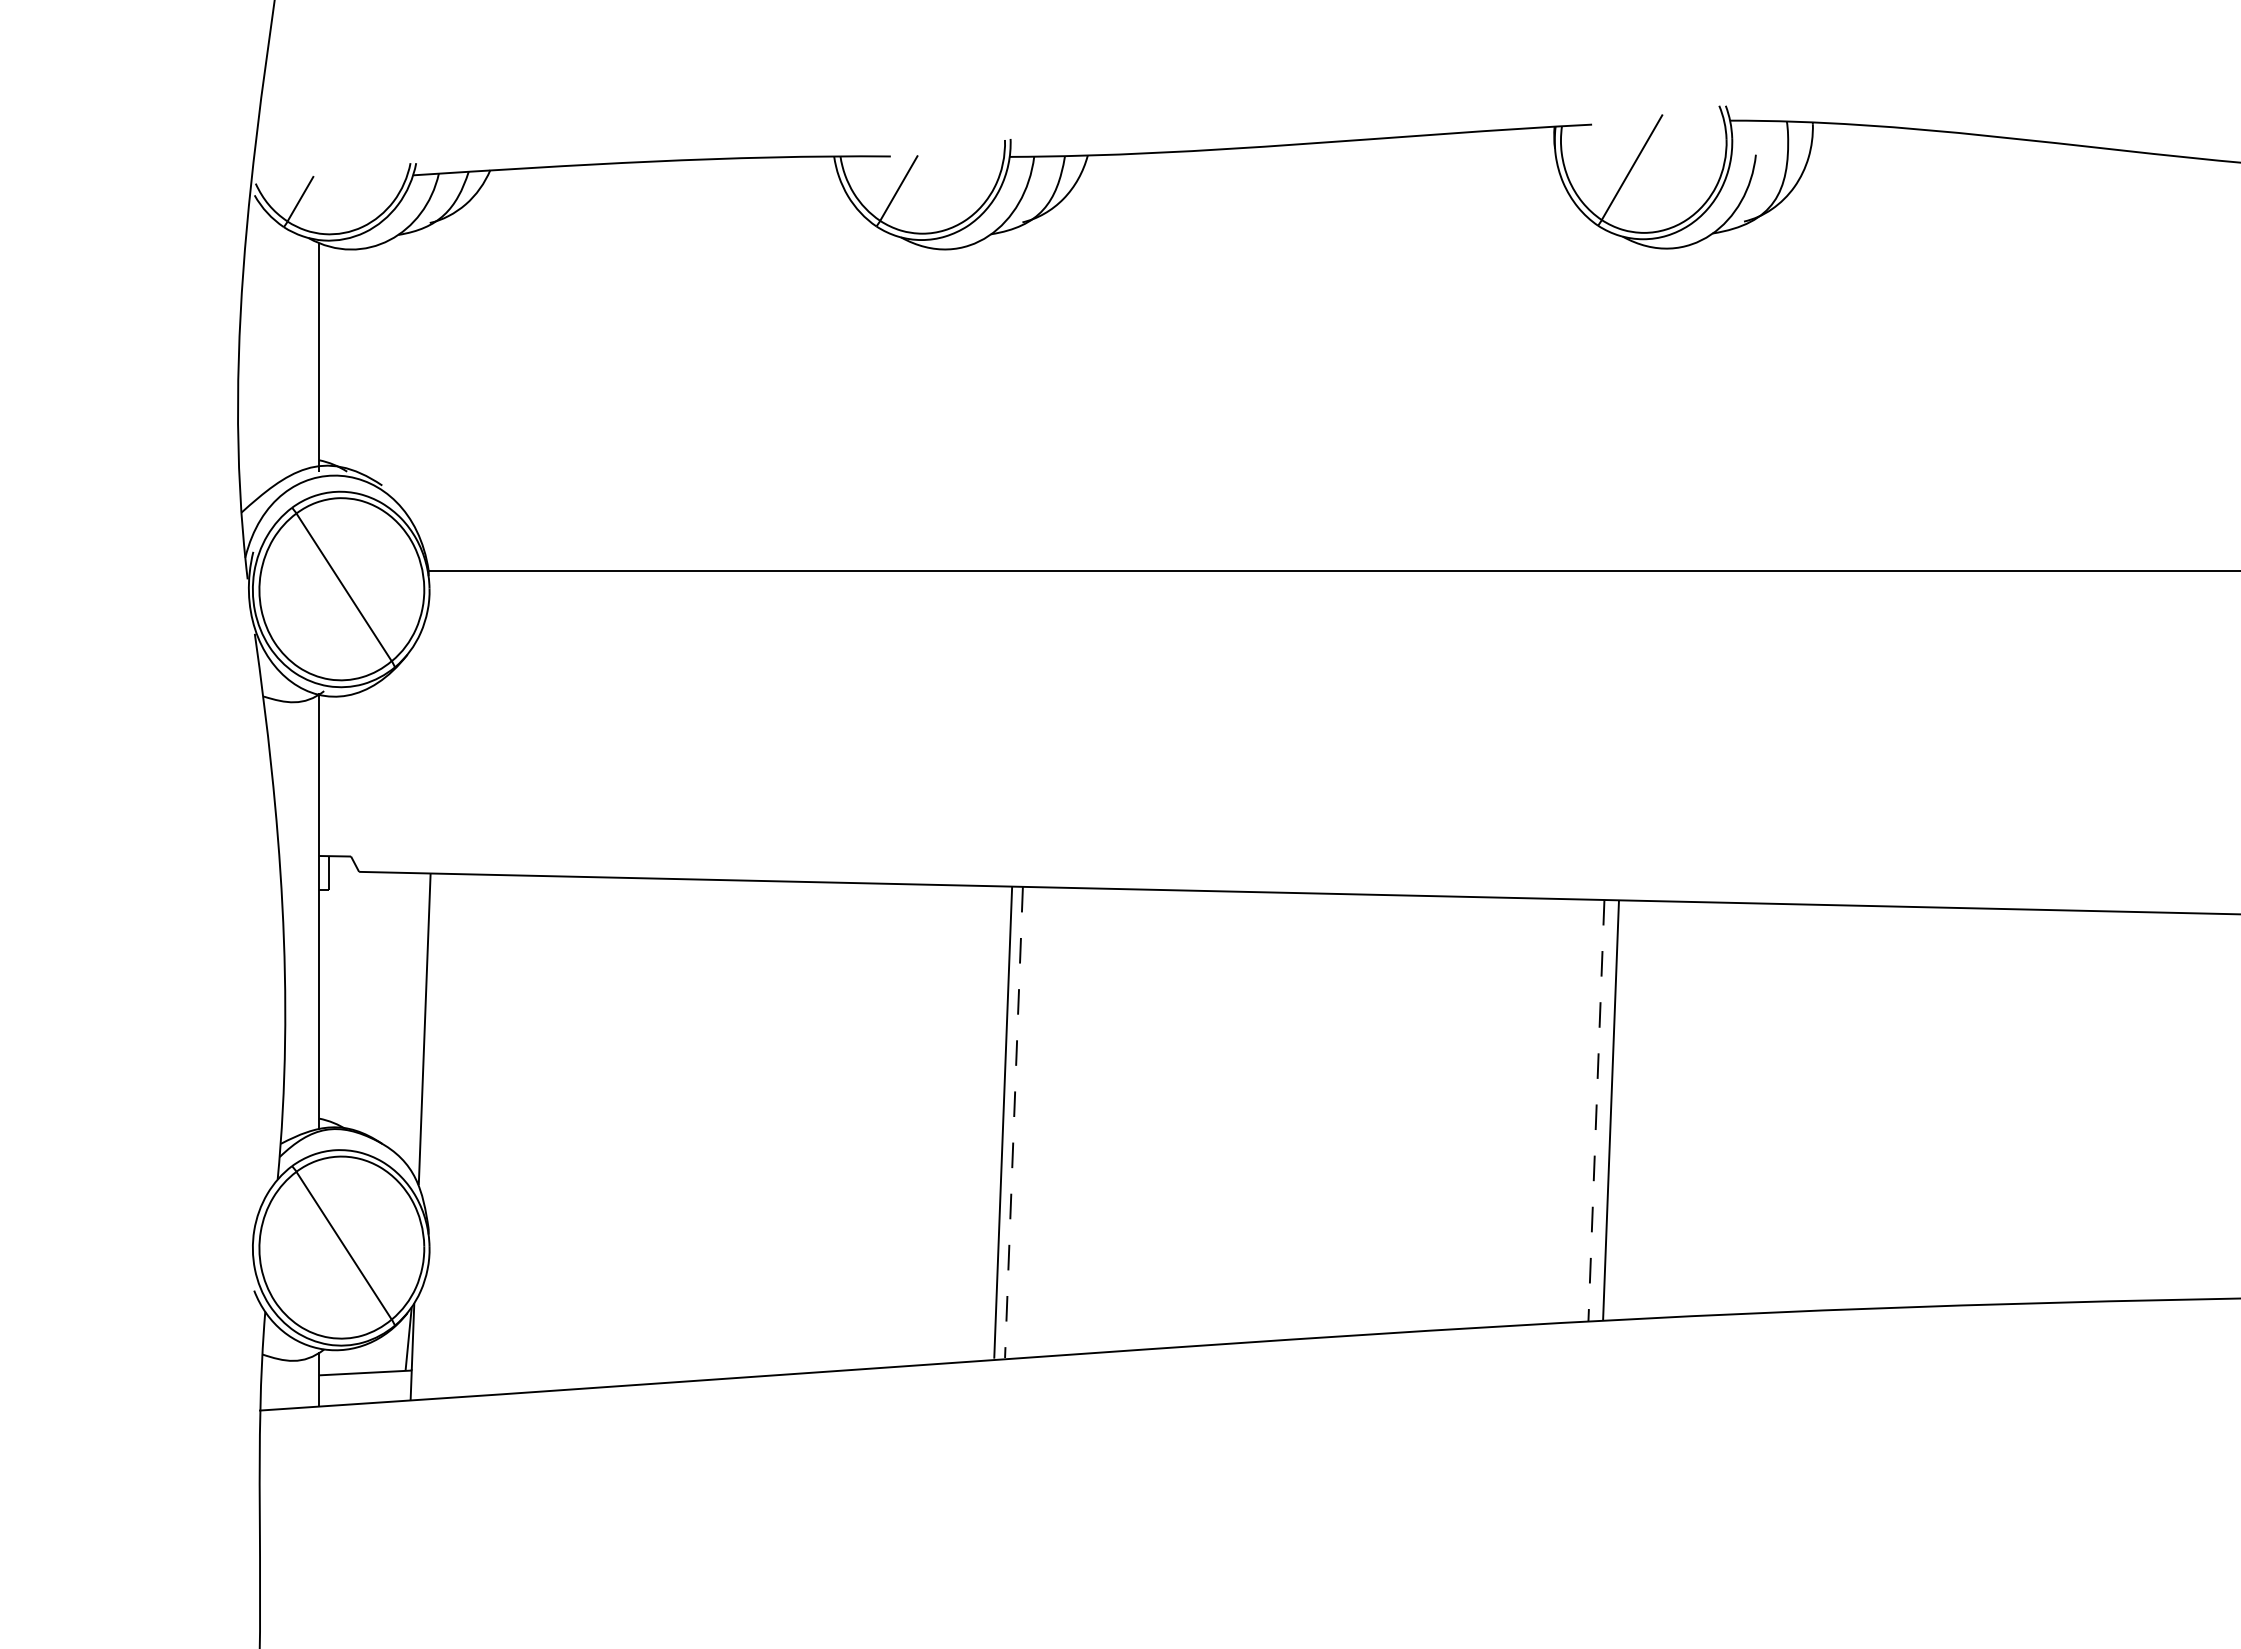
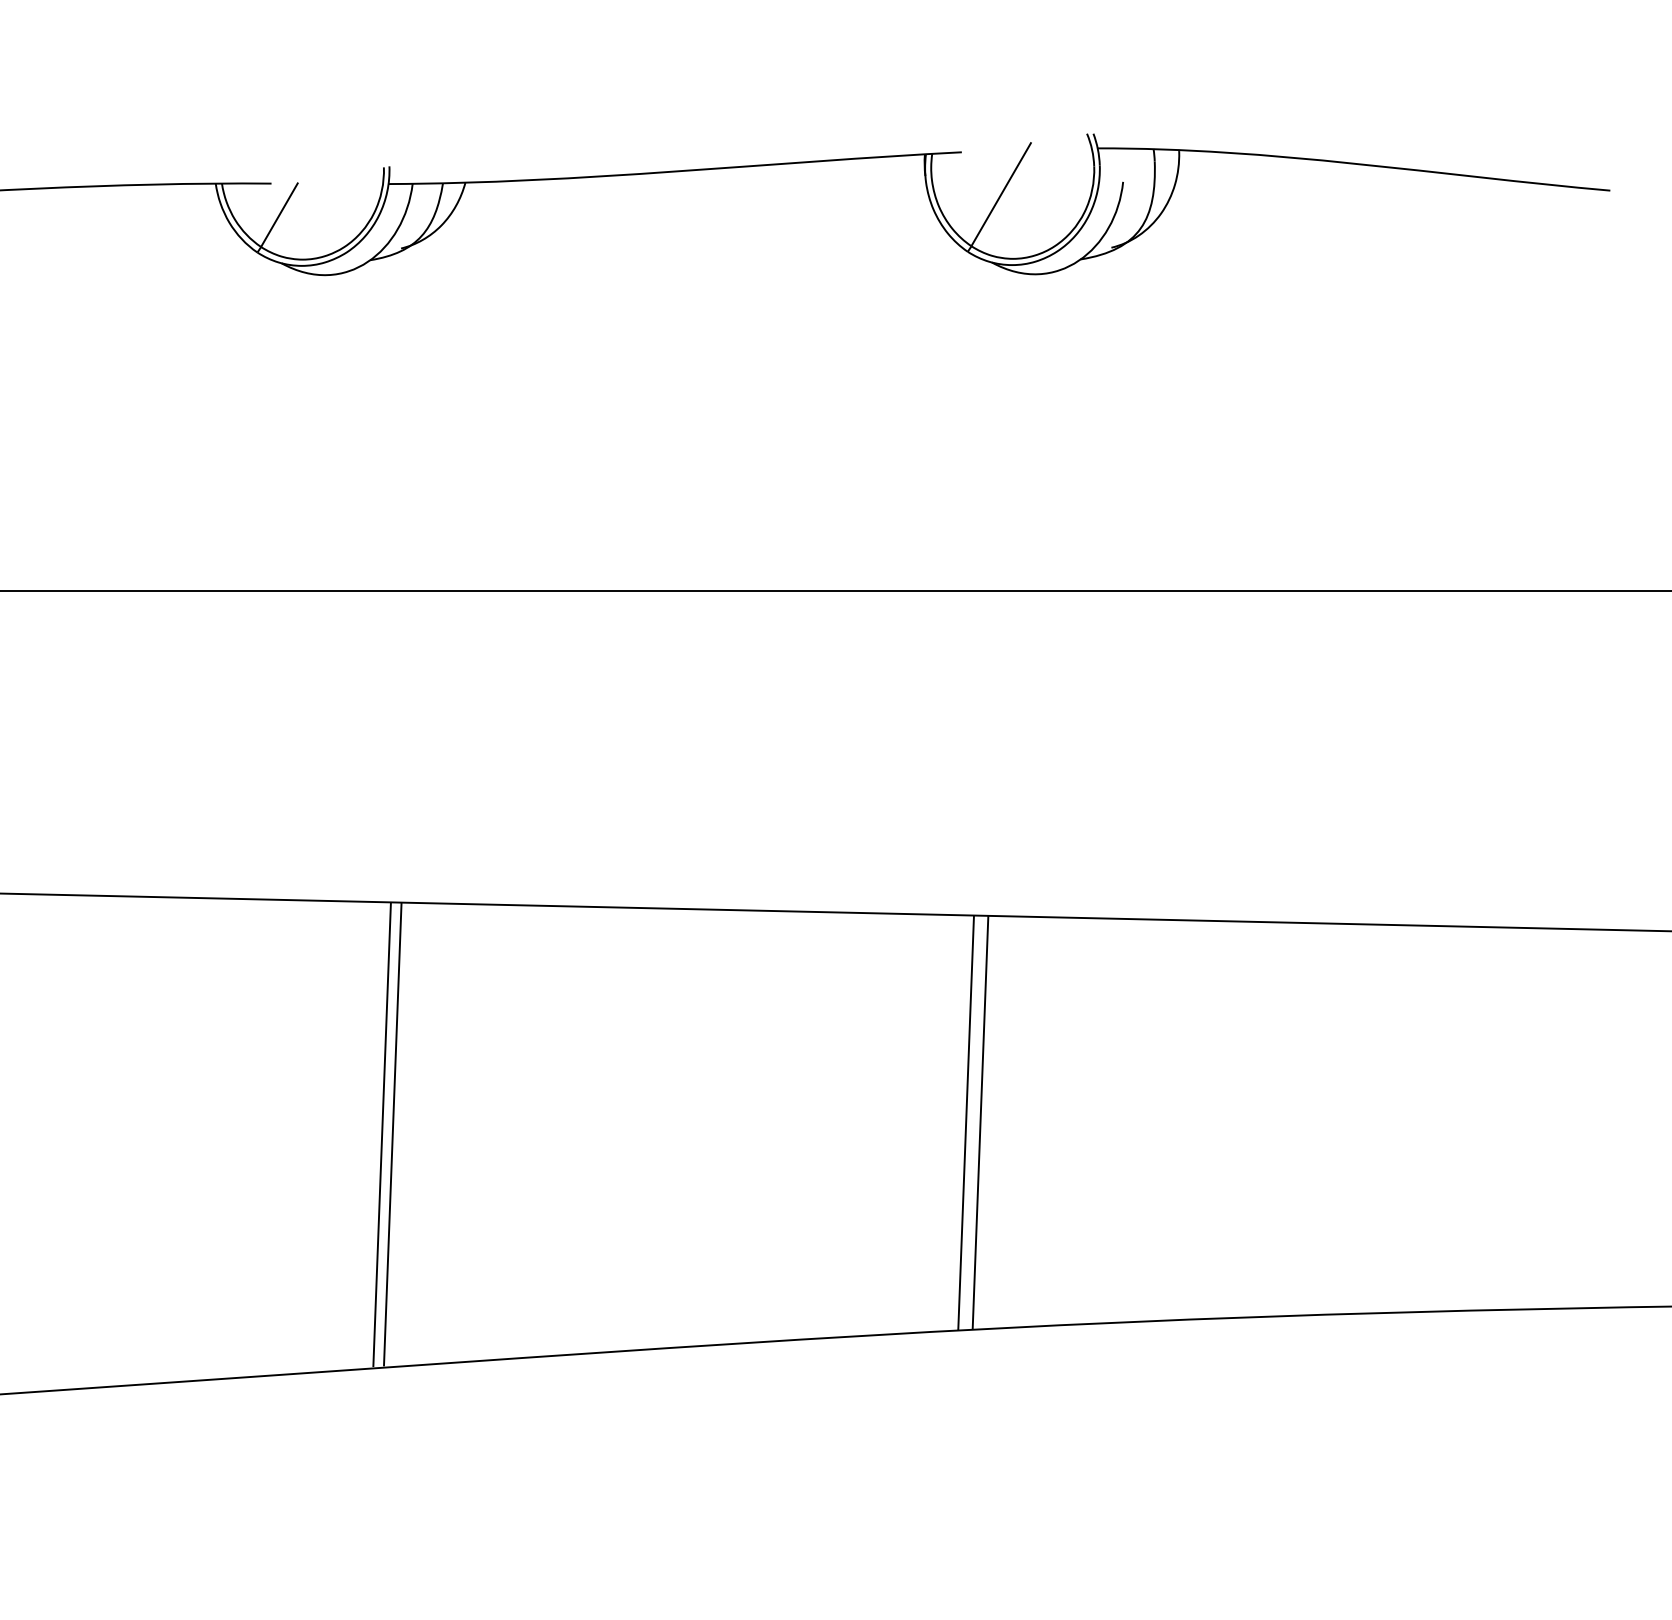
line: (1596, 1110) -> (966, 1122), dashed -> solid
line: (1013, 1122) -> (392, 1134), dashed -> solid

